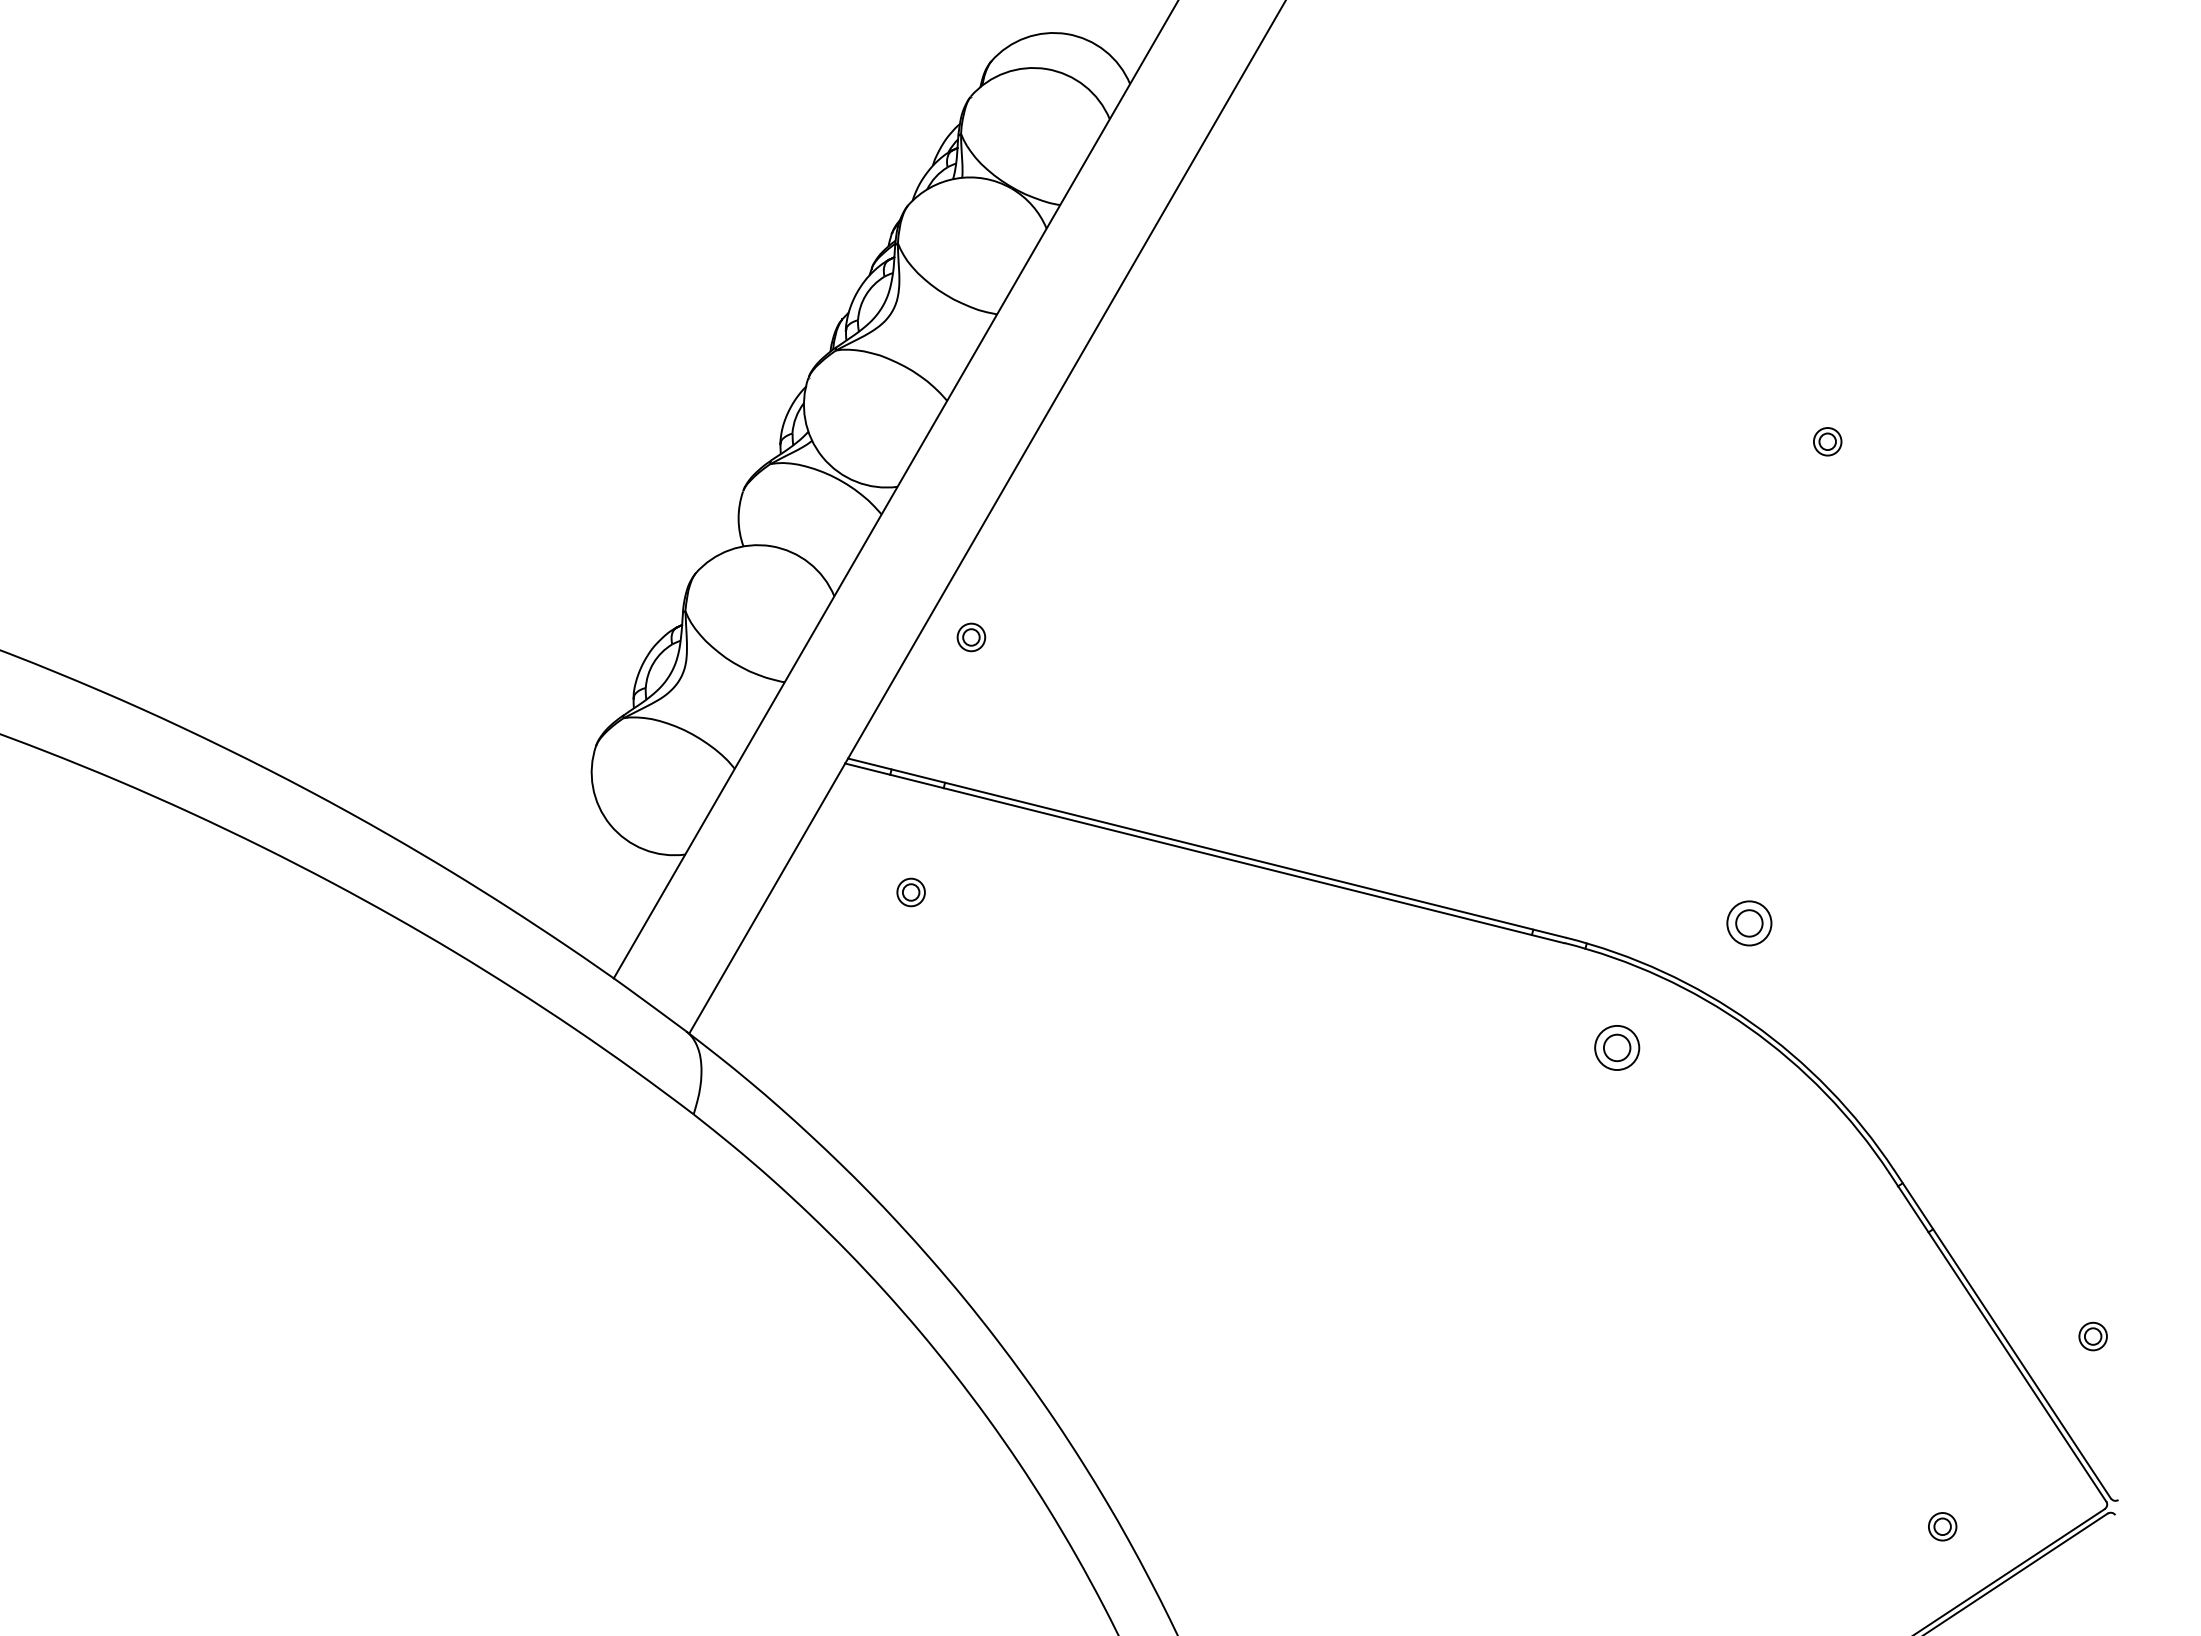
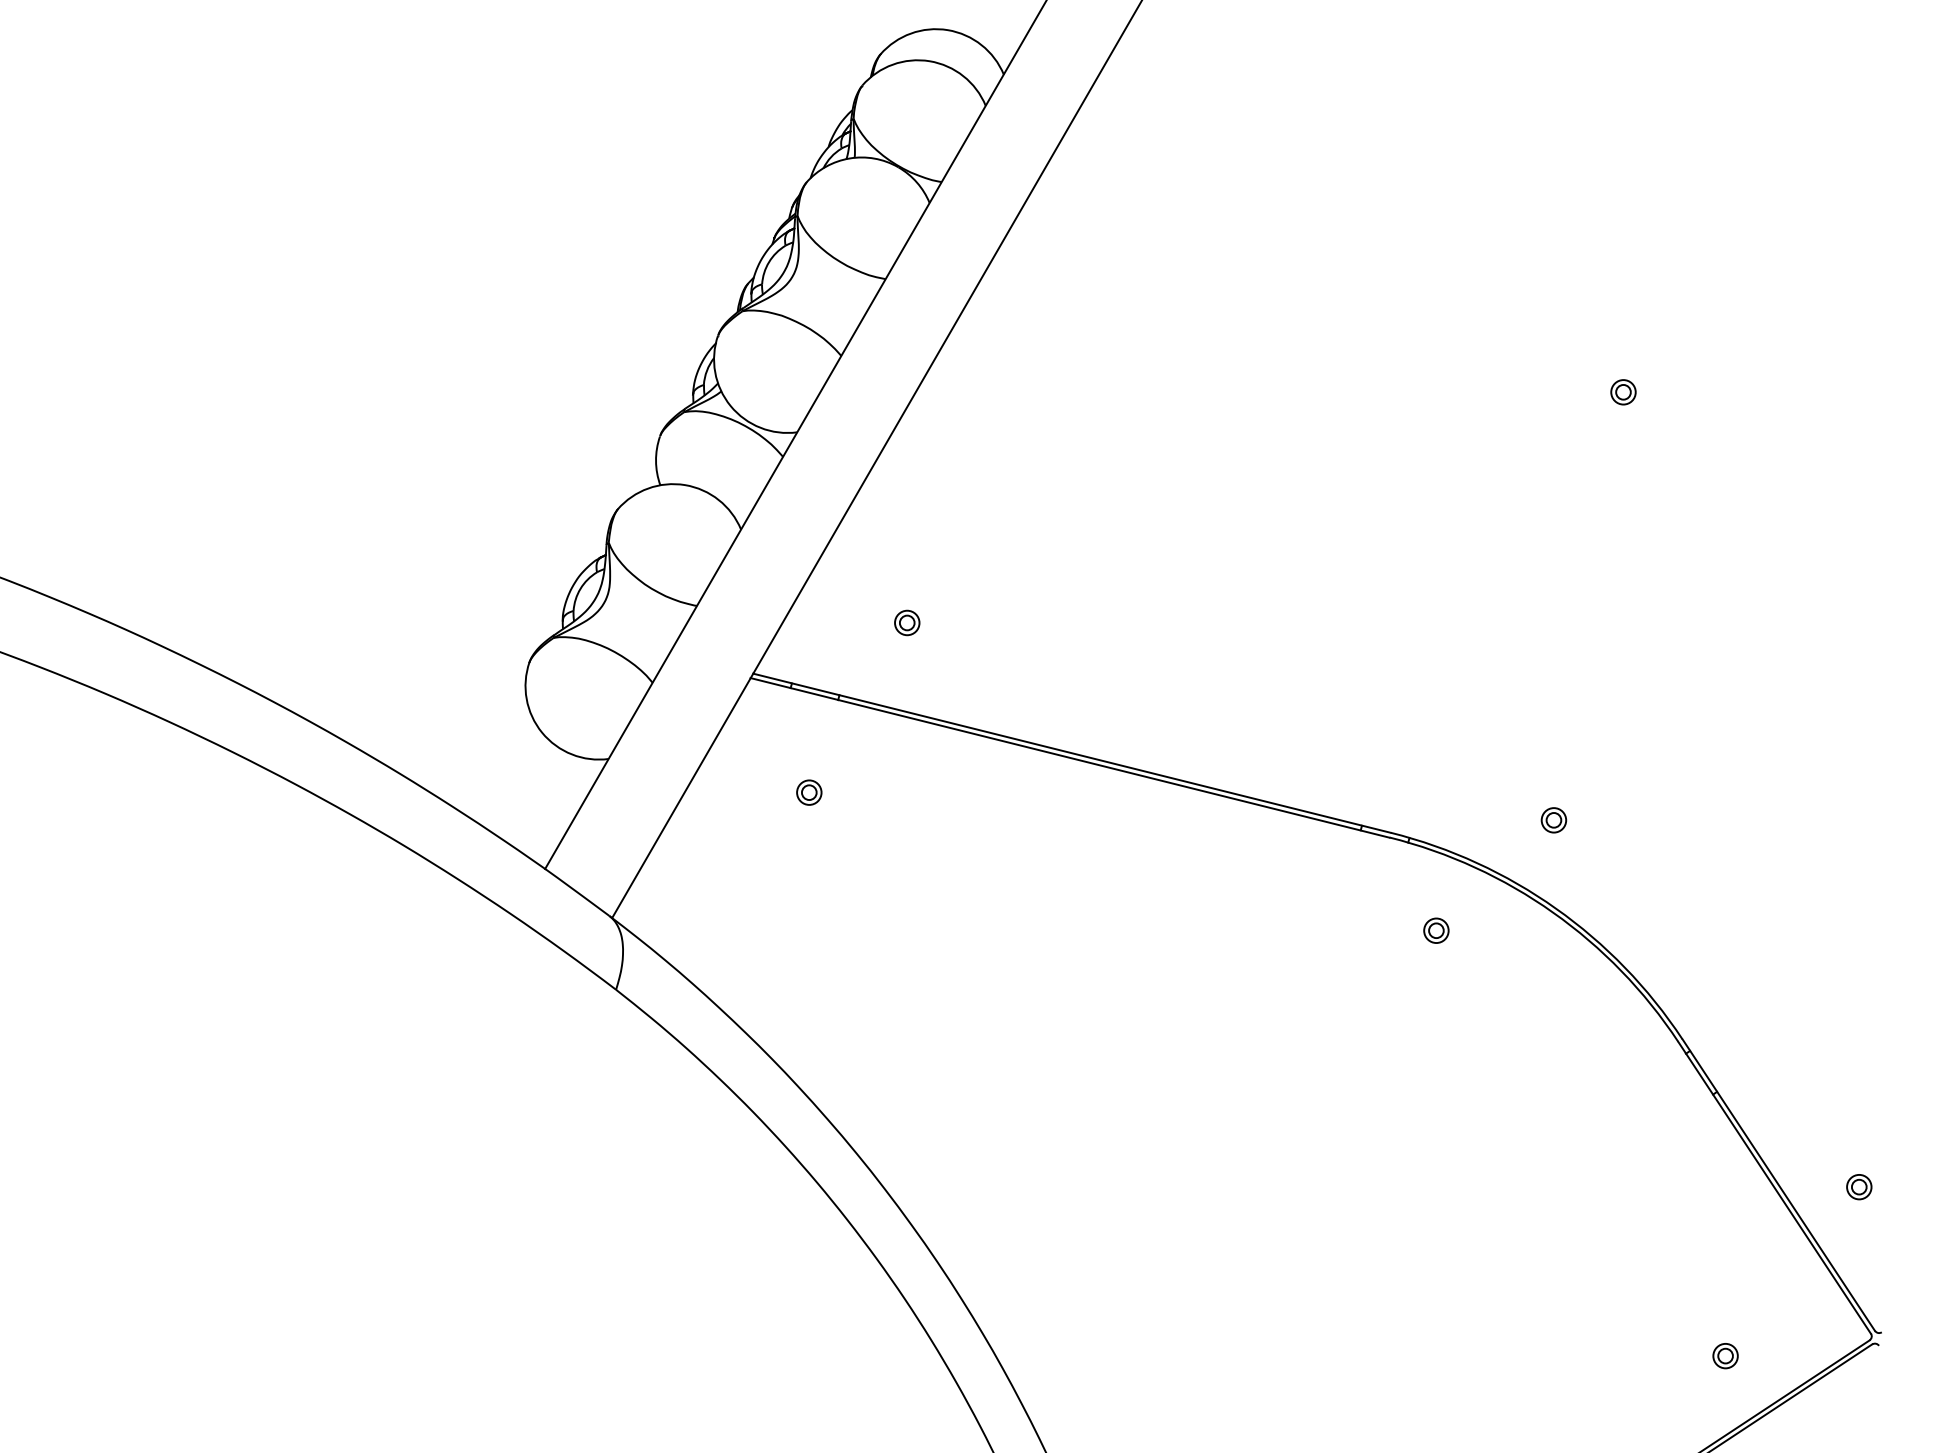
part: (971, 637) -> (907, 623), moved
part: (1749, 923) -> (1554, 820), size x0.62
part: (1616, 1047) -> (1435, 930), size x0.62

